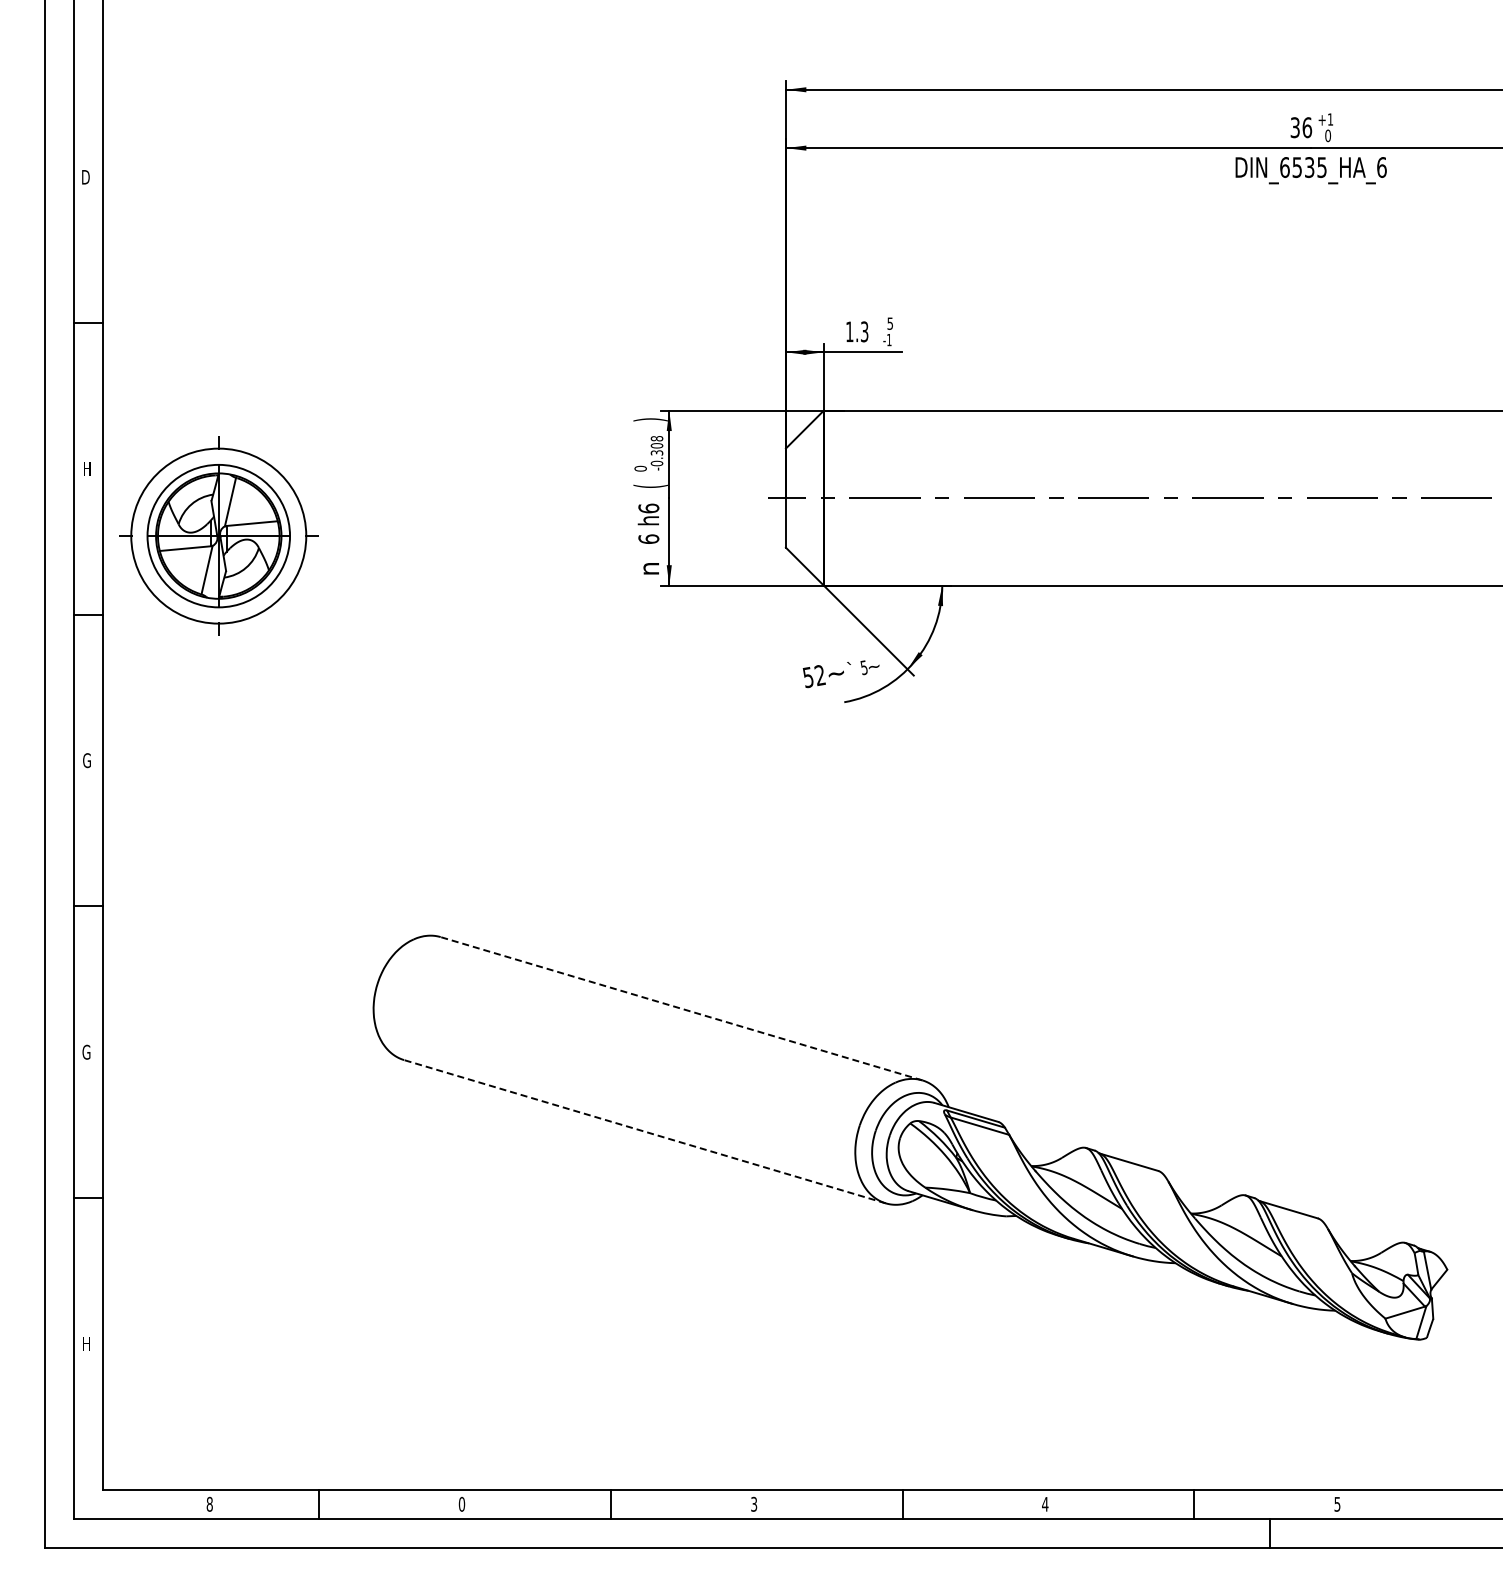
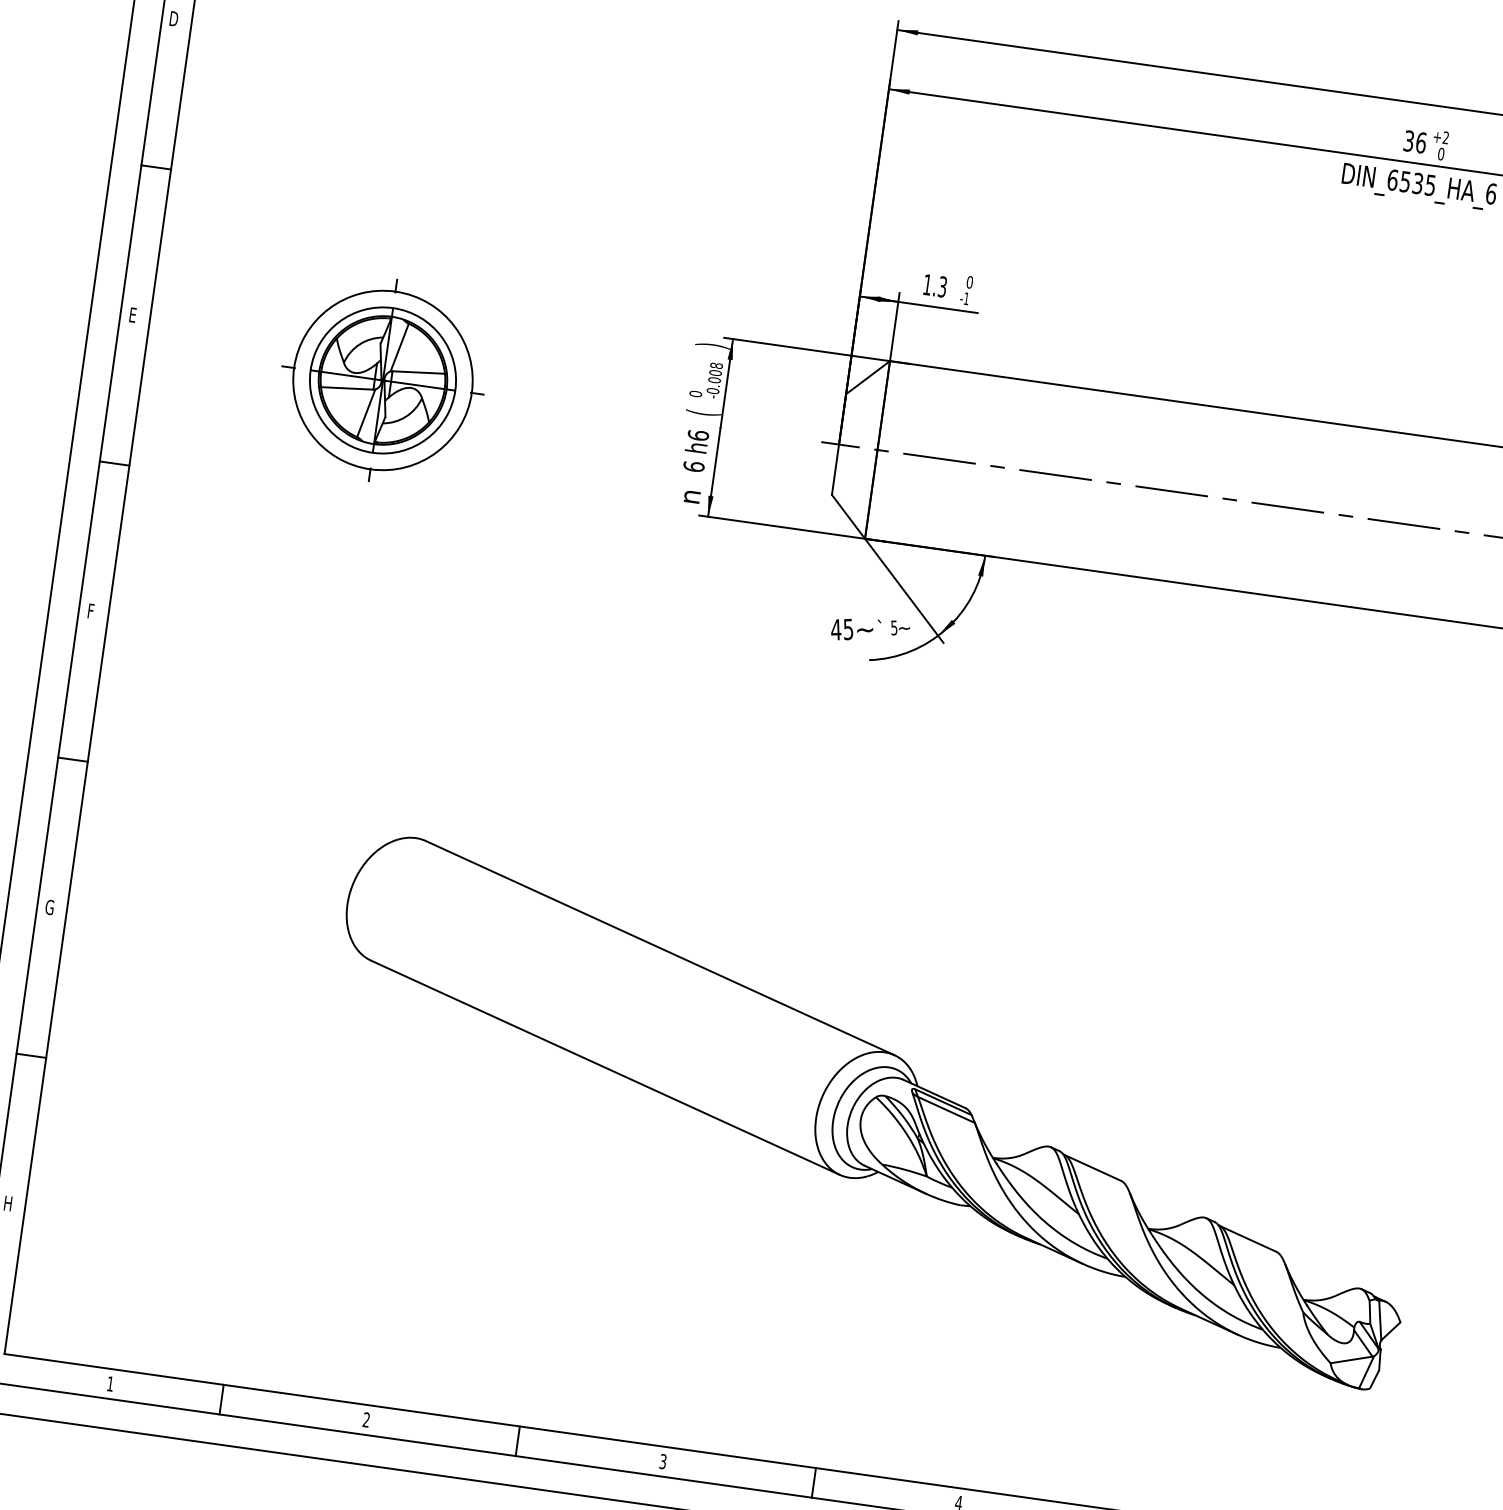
text: (1329, 119) -> (1444, 137), +1 -> +2
text: (890, 323) -> (970, 282), 5 -> 0
text: (656, 452) -> (714, 379), -0.308 -> -0.008
text: (87, 468) -> (134, 314), H -> E
part: (218, 535) -> (382, 379), moved
text: (813, 676) -> (841, 629), 52 -> 45
text: (86, 760) -> (91, 611), G -> F
line: (681, 1008) -> (660, 947), dashed -> solid
line: (644, 1131) -> (605, 1067), dashed -> solid
text: (209, 1503) -> (110, 1383), 8 -> 1
text: (461, 1504) -> (366, 1420), 0 -> 2

